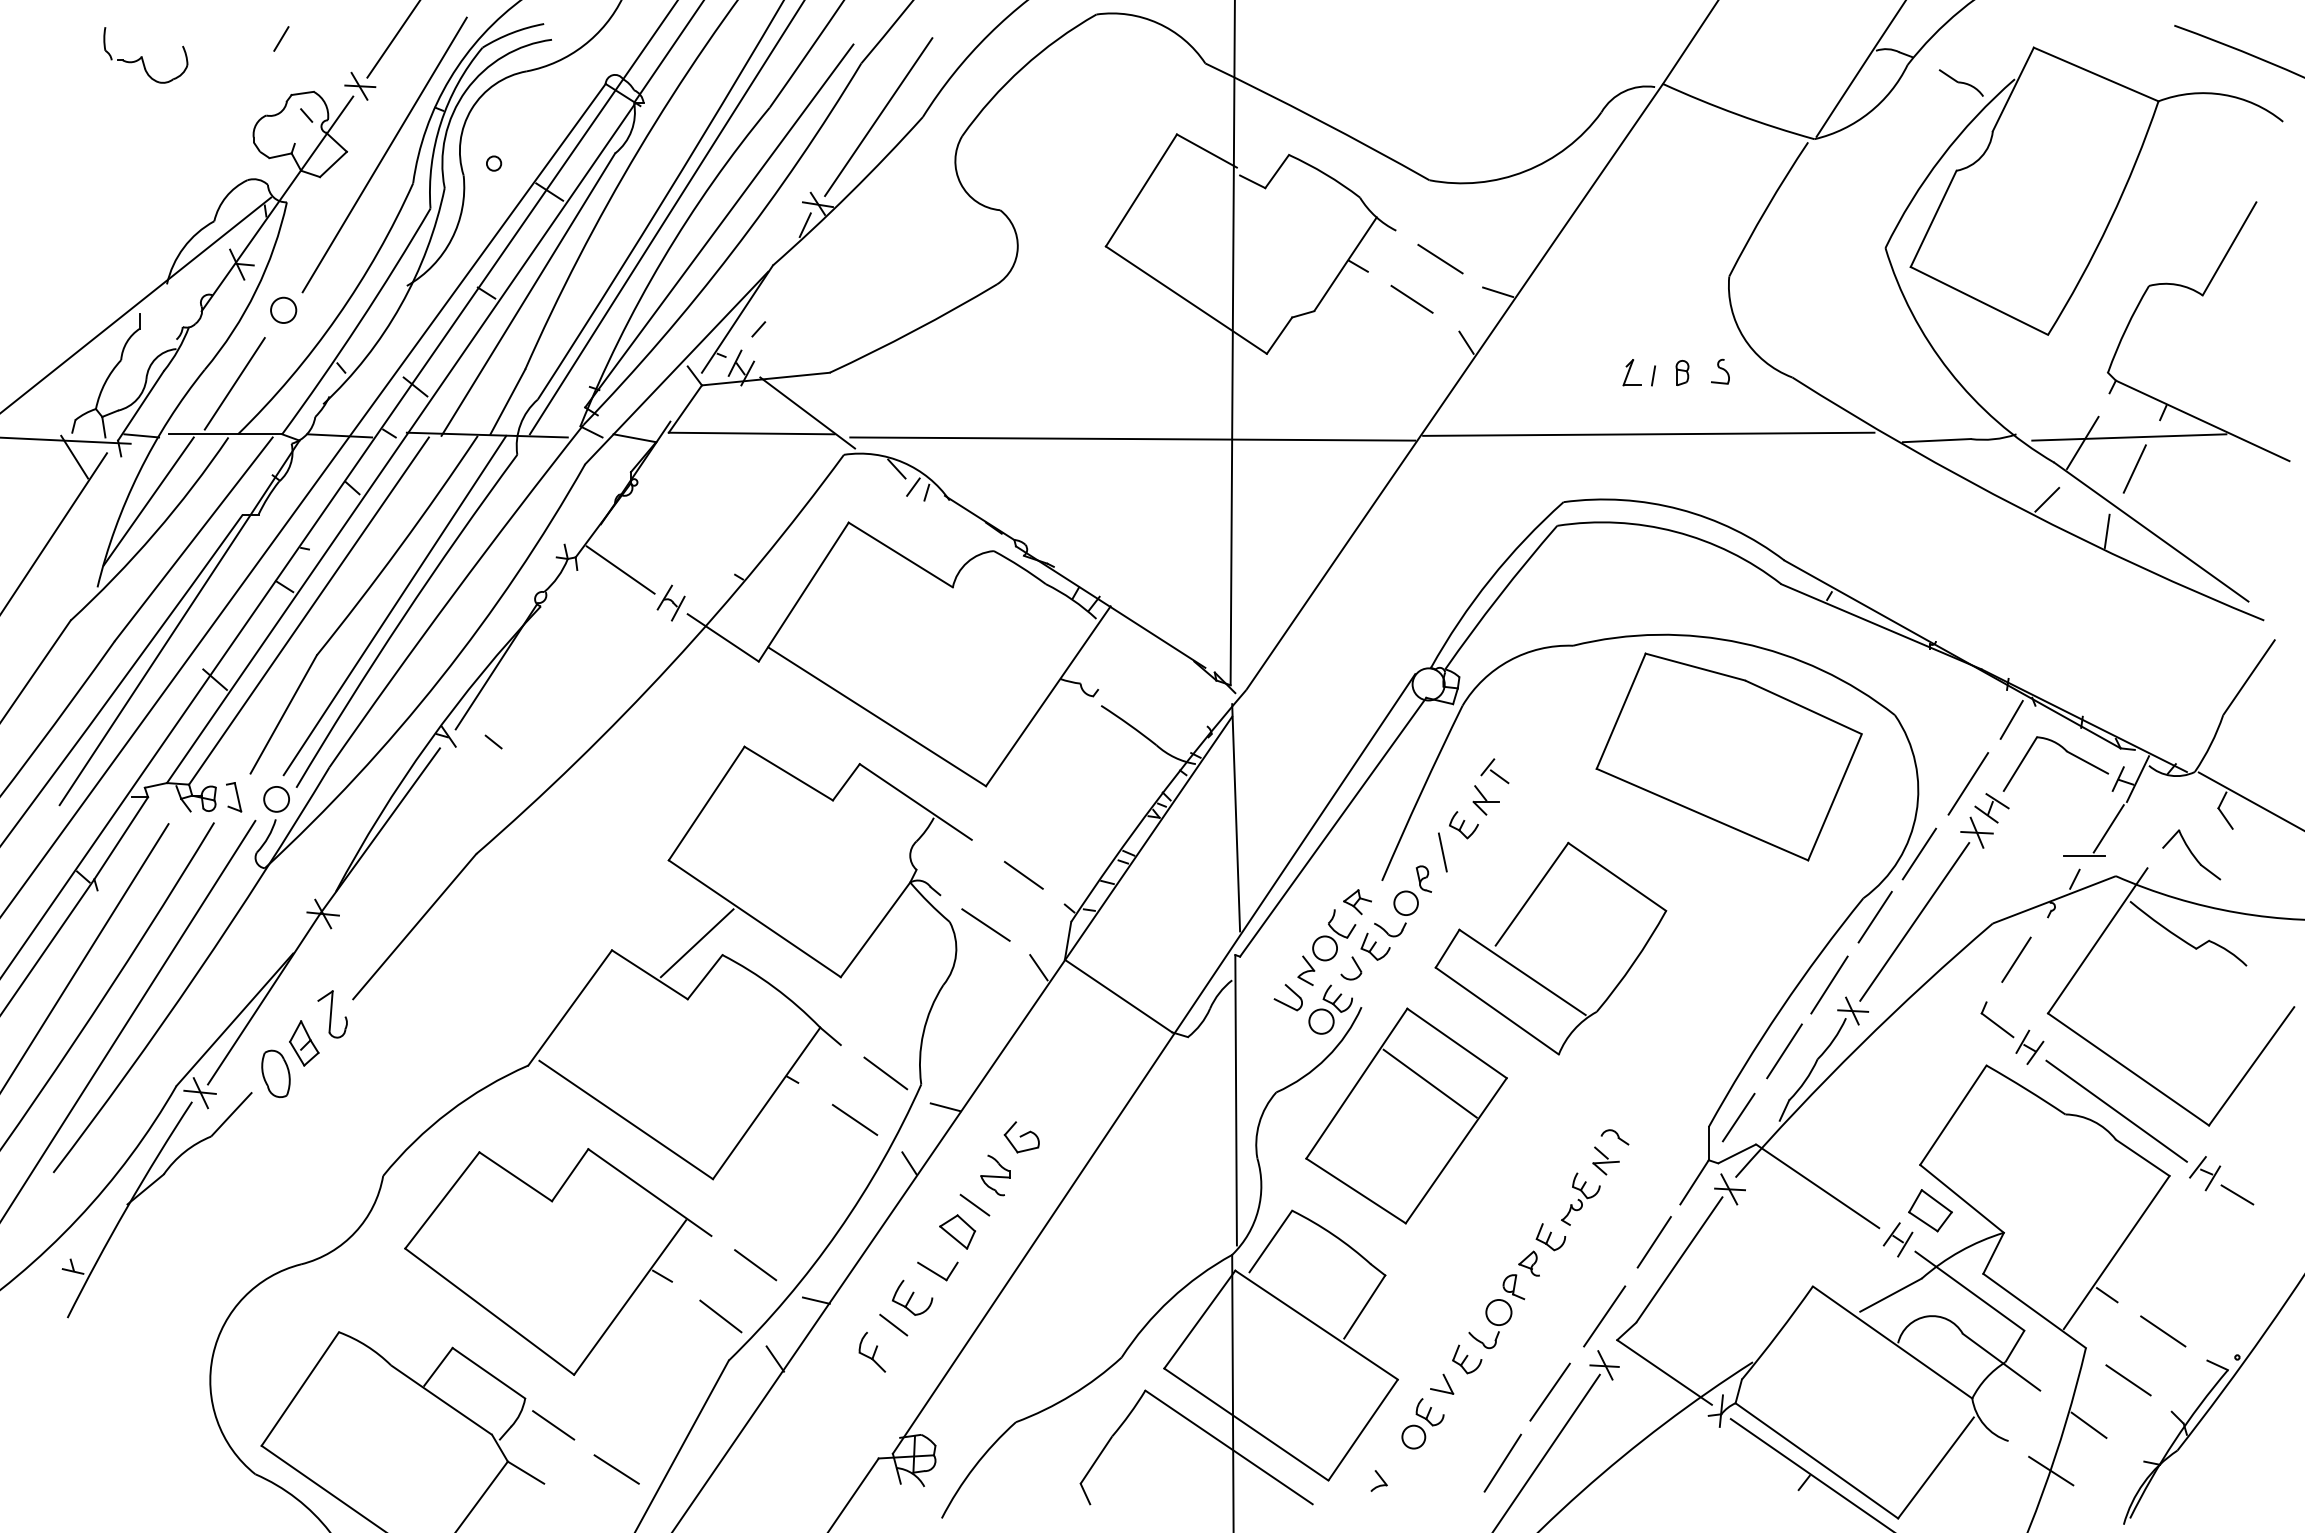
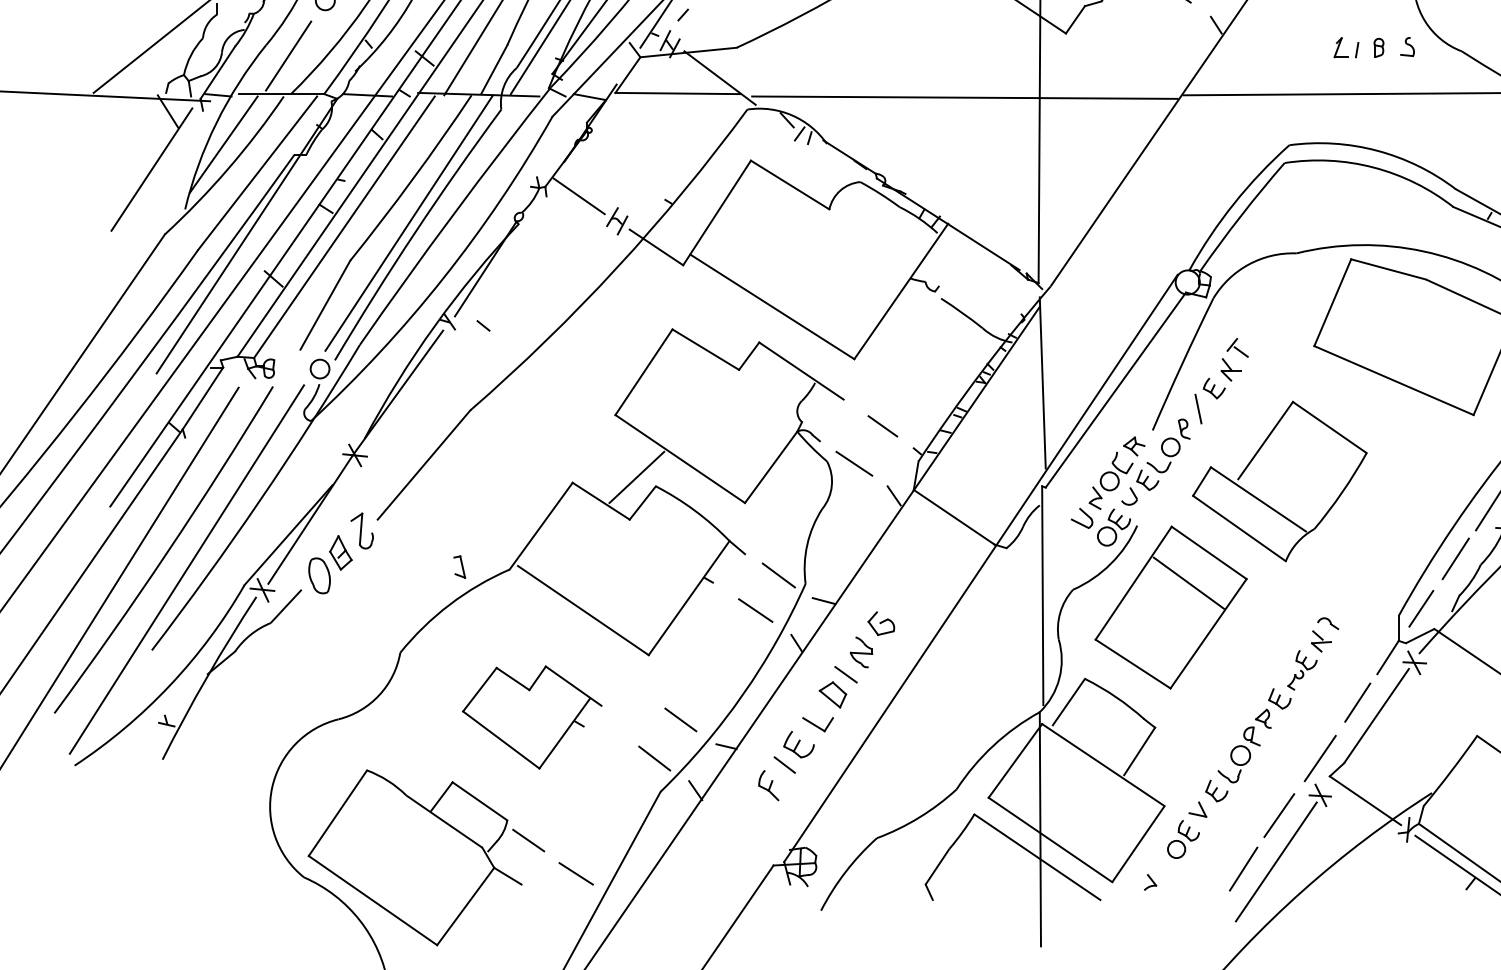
part: (234, 797) -> (460, 567), moved
part: (558, 1261) -> (532, 717), size x0.6

